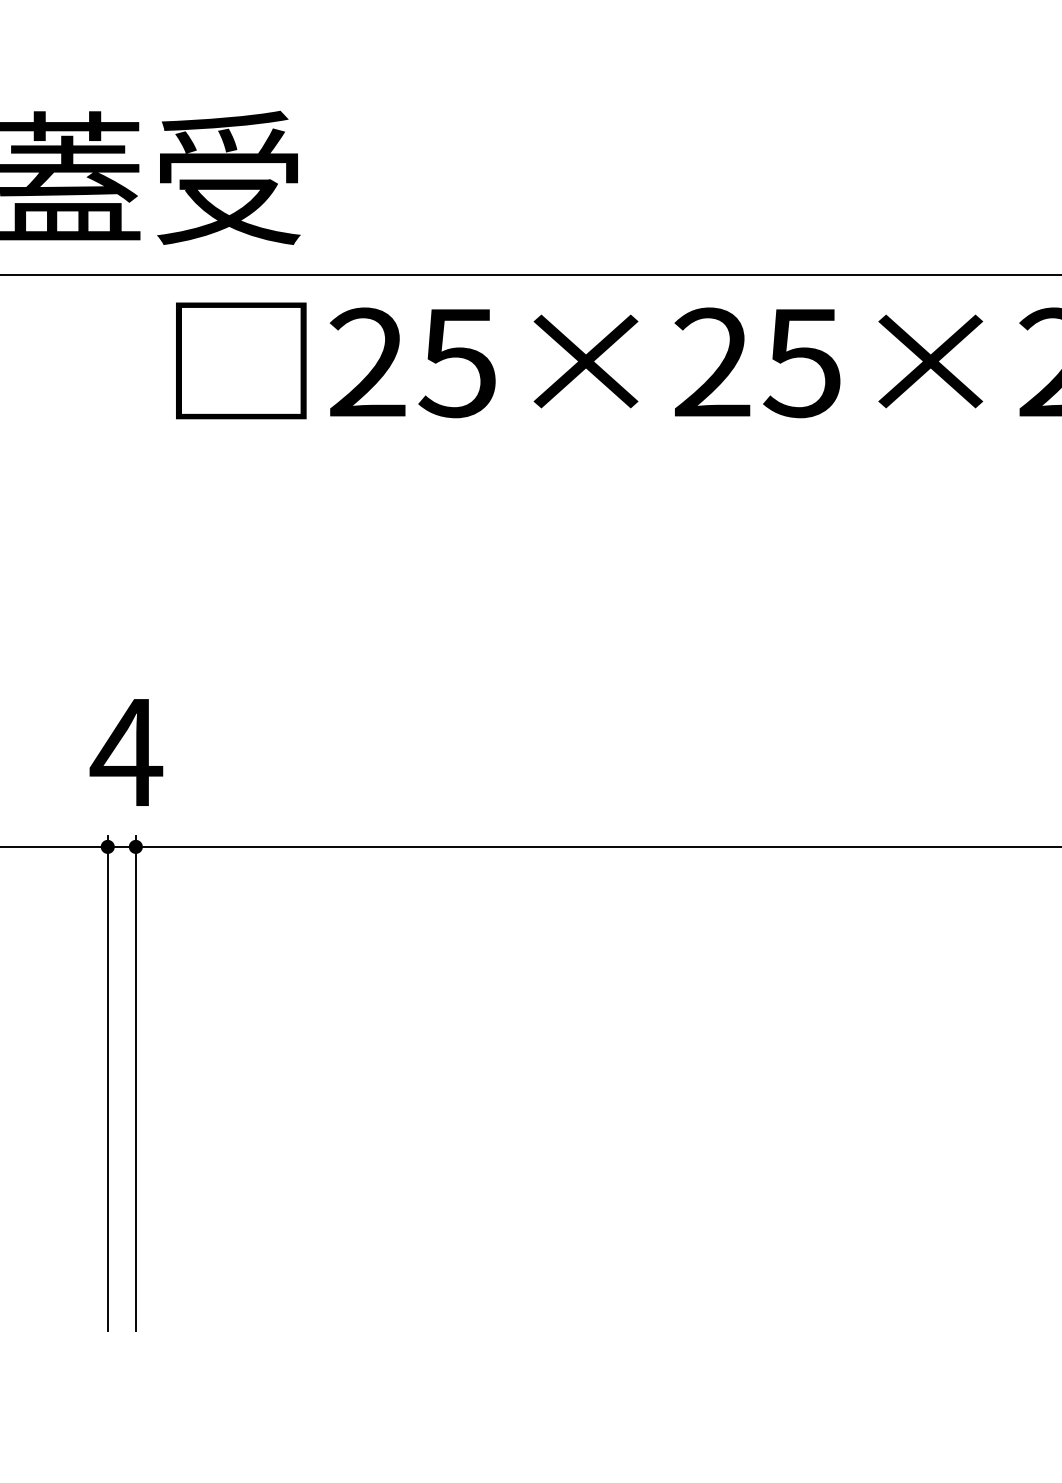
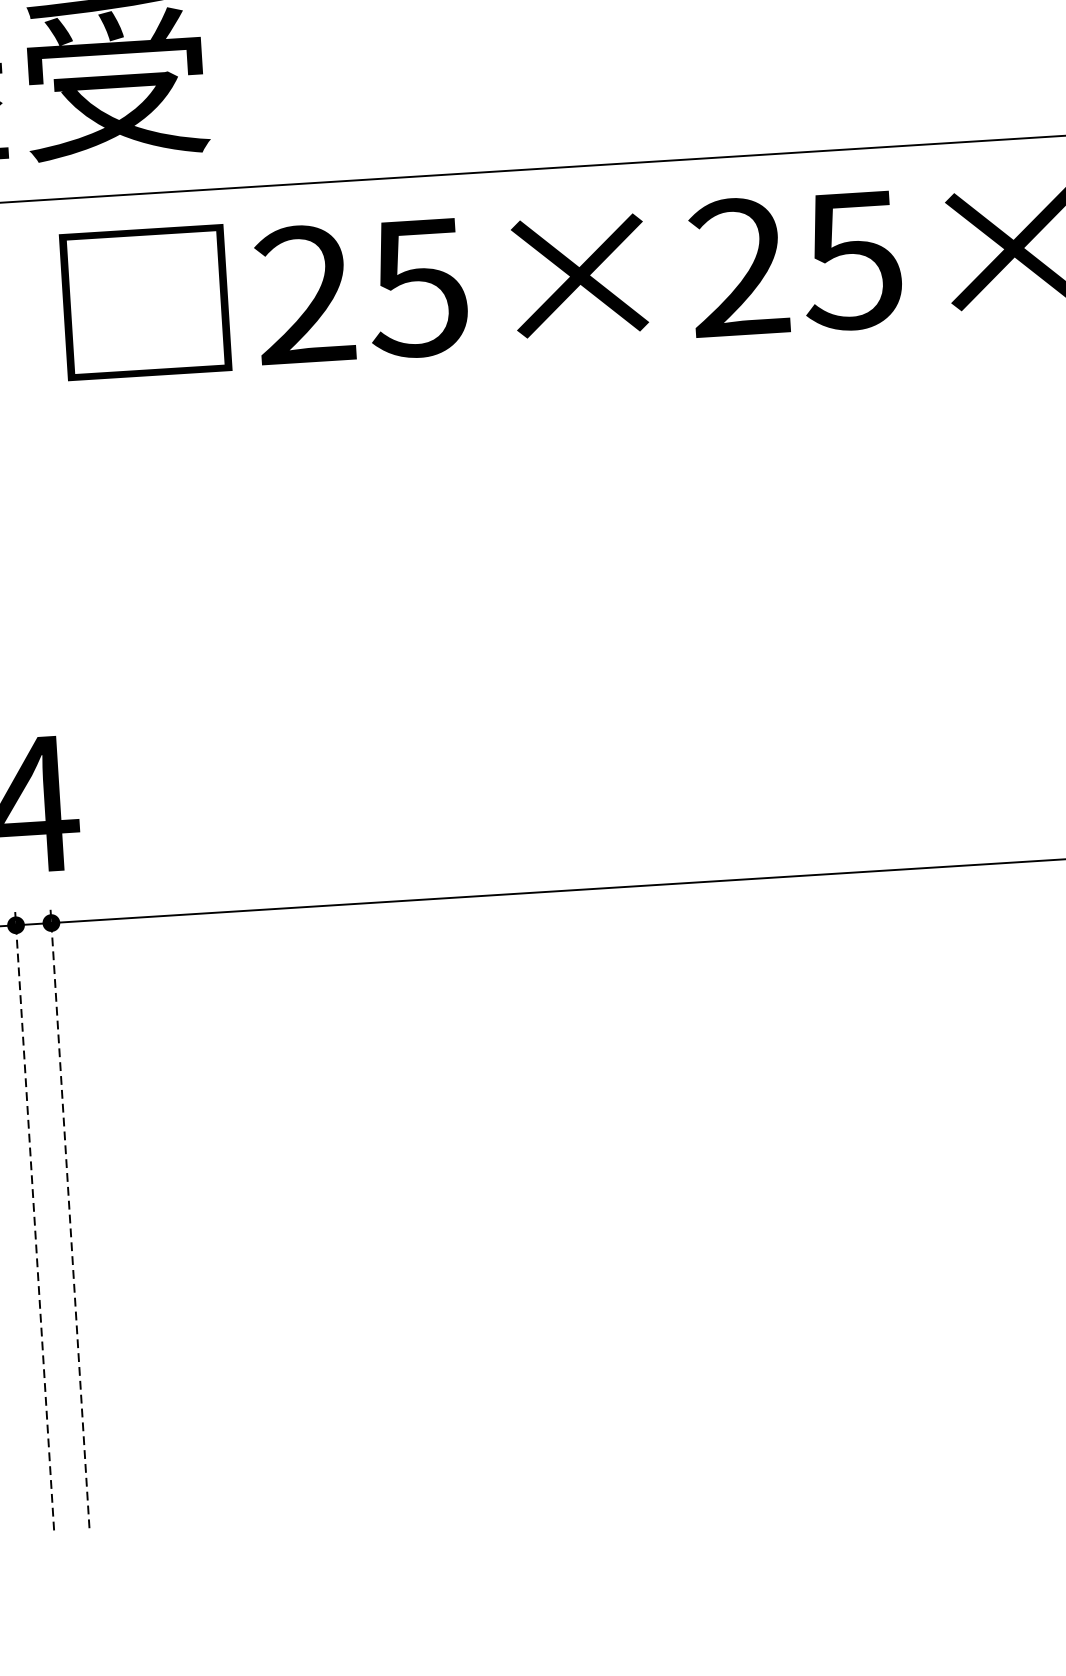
line: (107, 1084) -> (34, 1224), solid -> dashed
line: (135, 1084) -> (69, 1222), solid -> dashed

